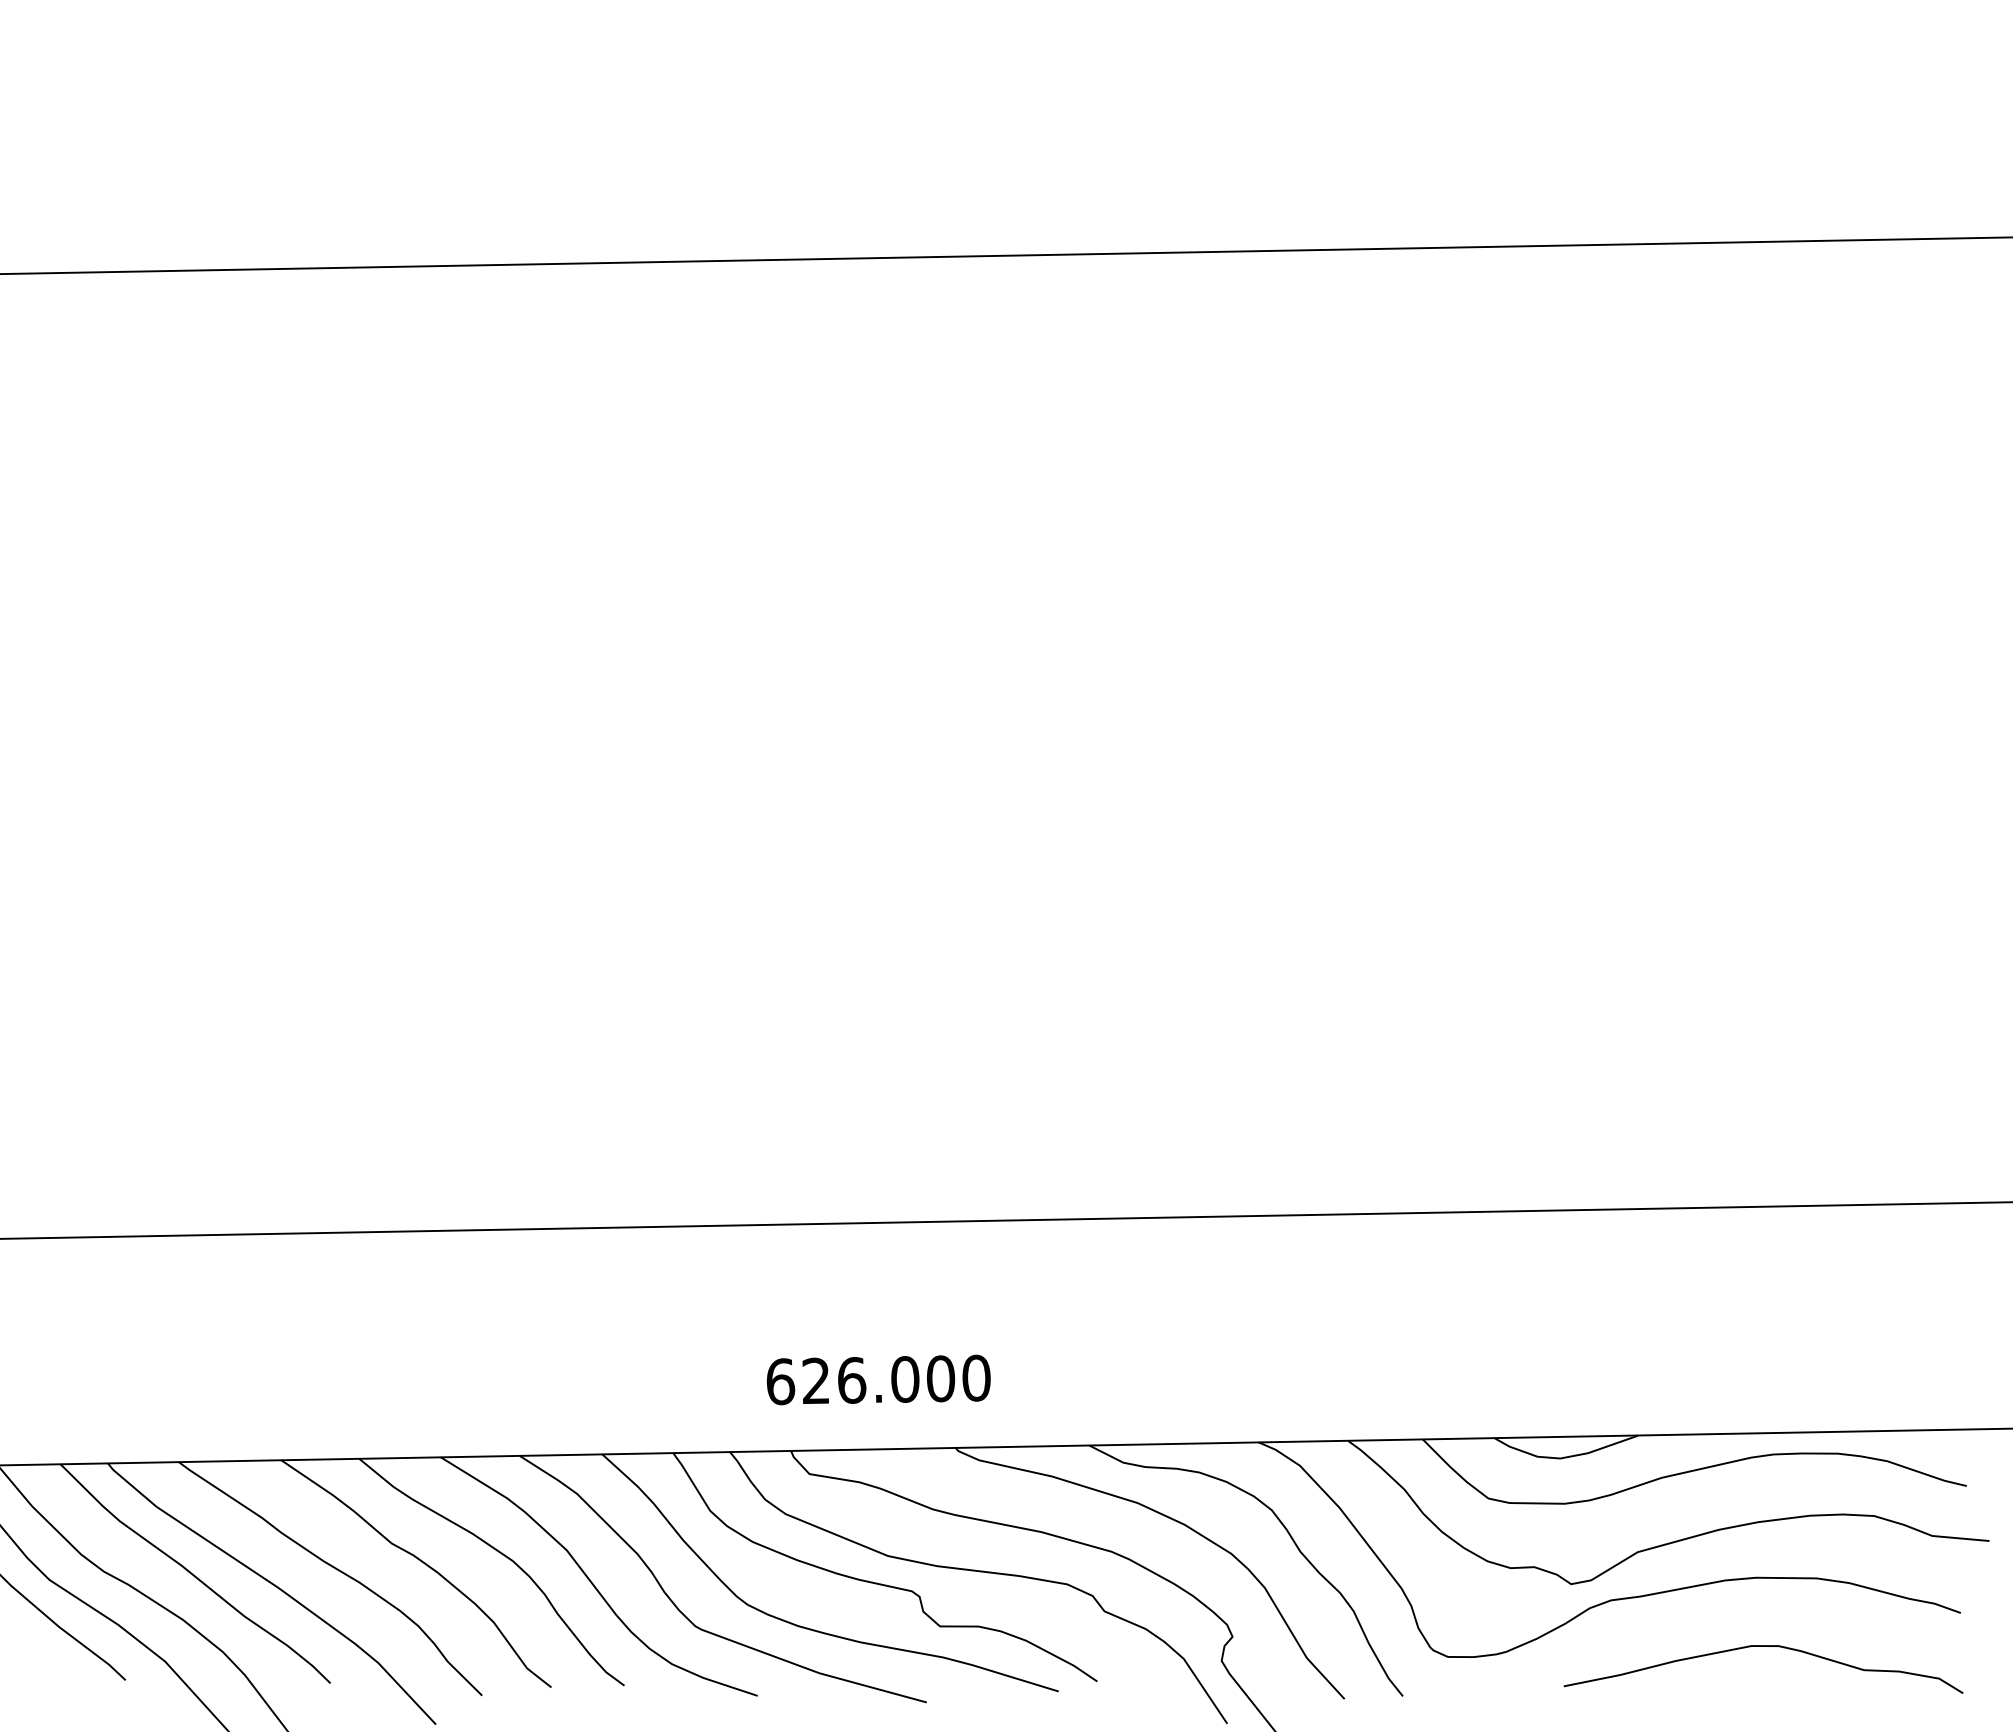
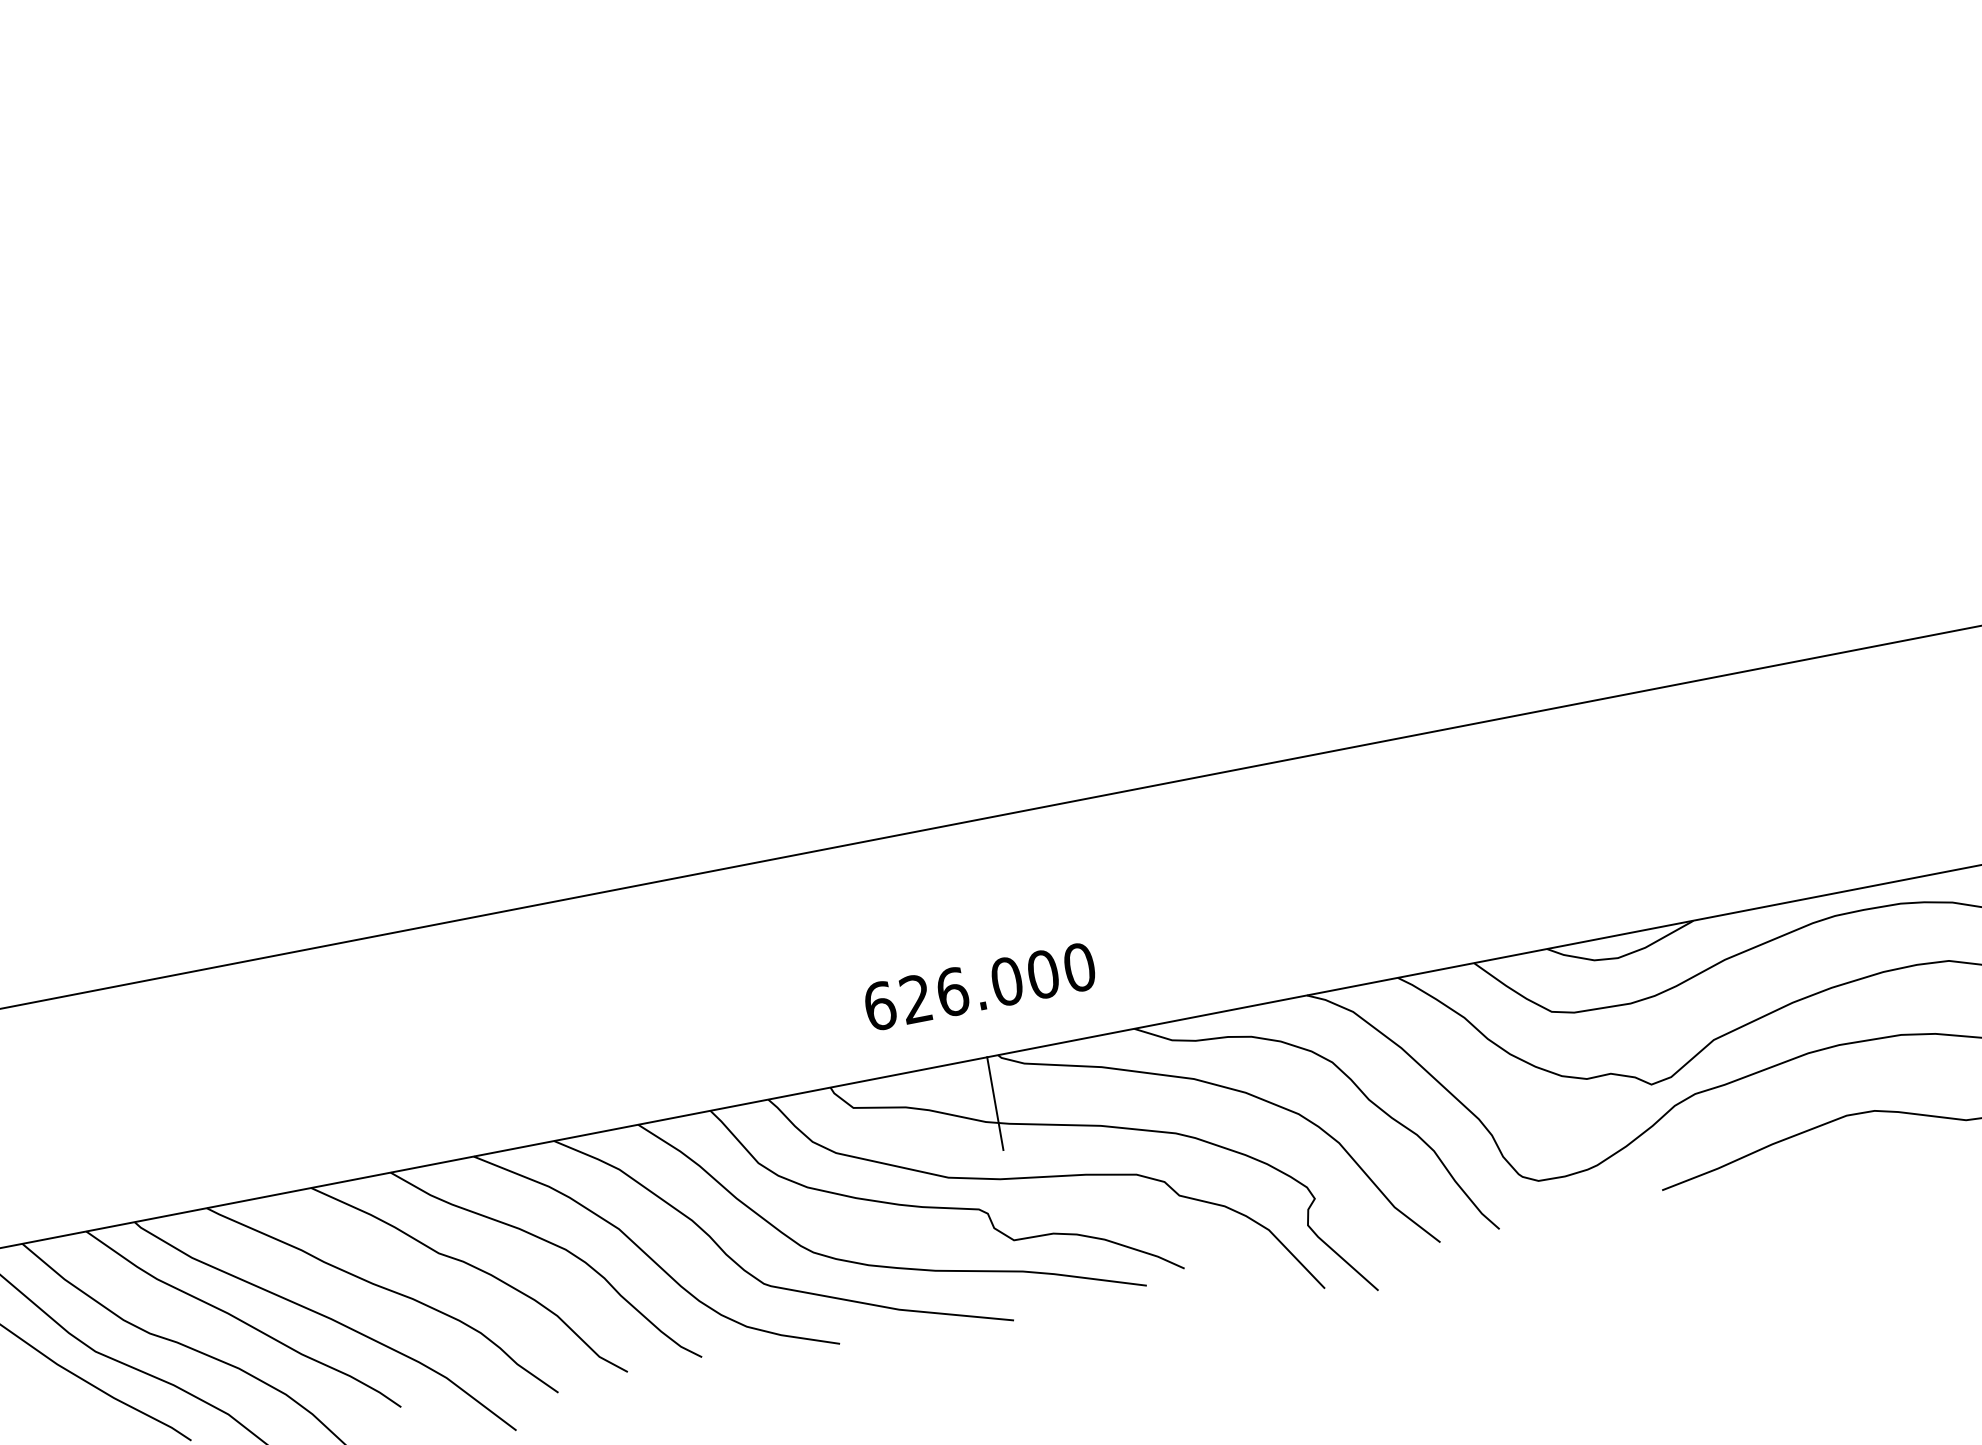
text: (878, 1379) -> (979, 986), moved
line: (944, 1493) -> (994, 1103), added

